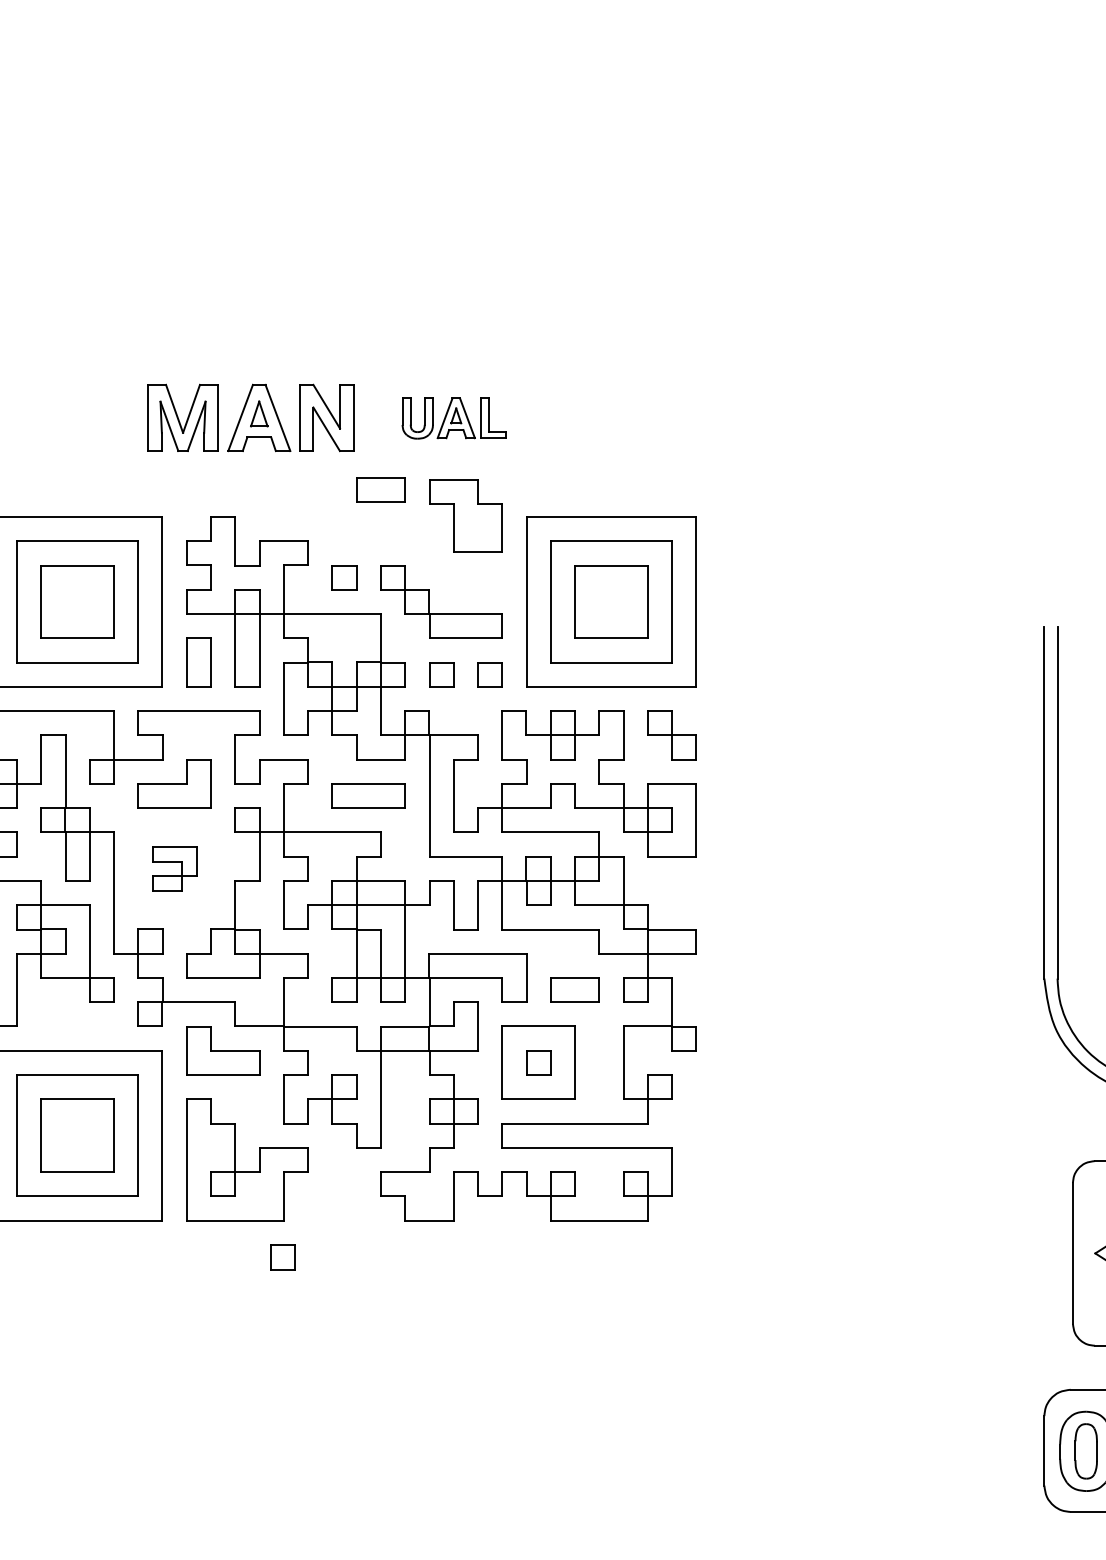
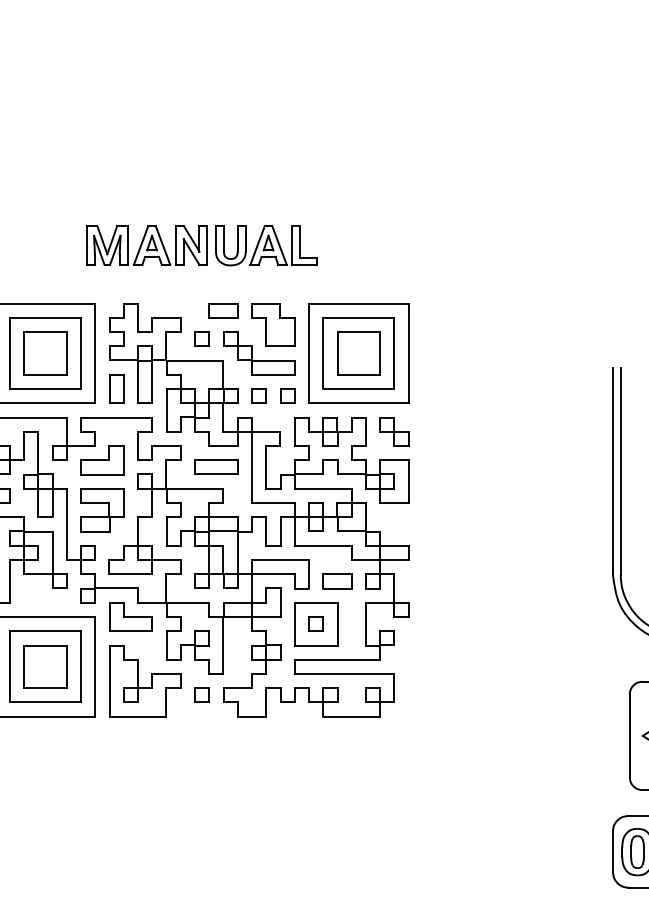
part: (454, 418) -> (266, 245), size x1.67
part: (380, 489) -> (223, 310), moved
part: (466, 515) -> (273, 324), moved
part: (174, 869) -> (102, 510), size x1.67
part: (282, 1256) -> (201, 694), moved

